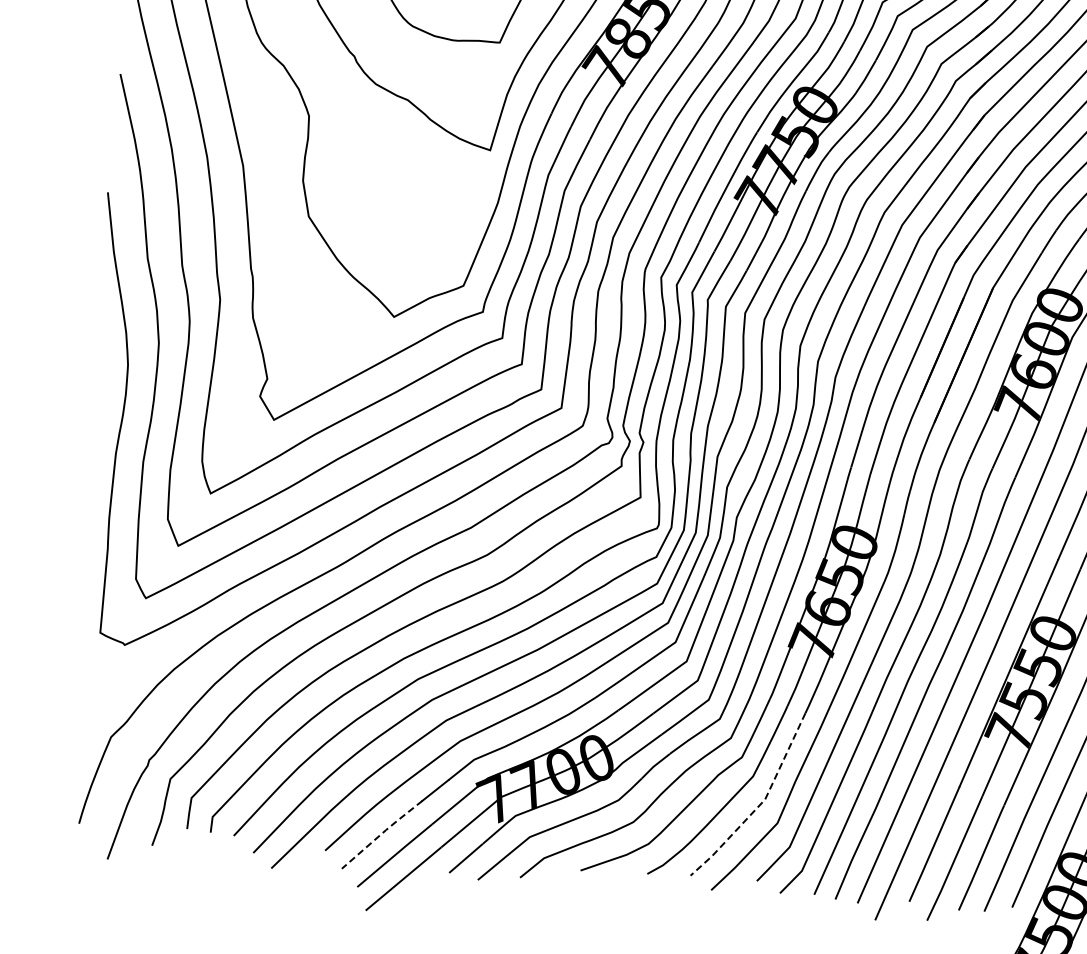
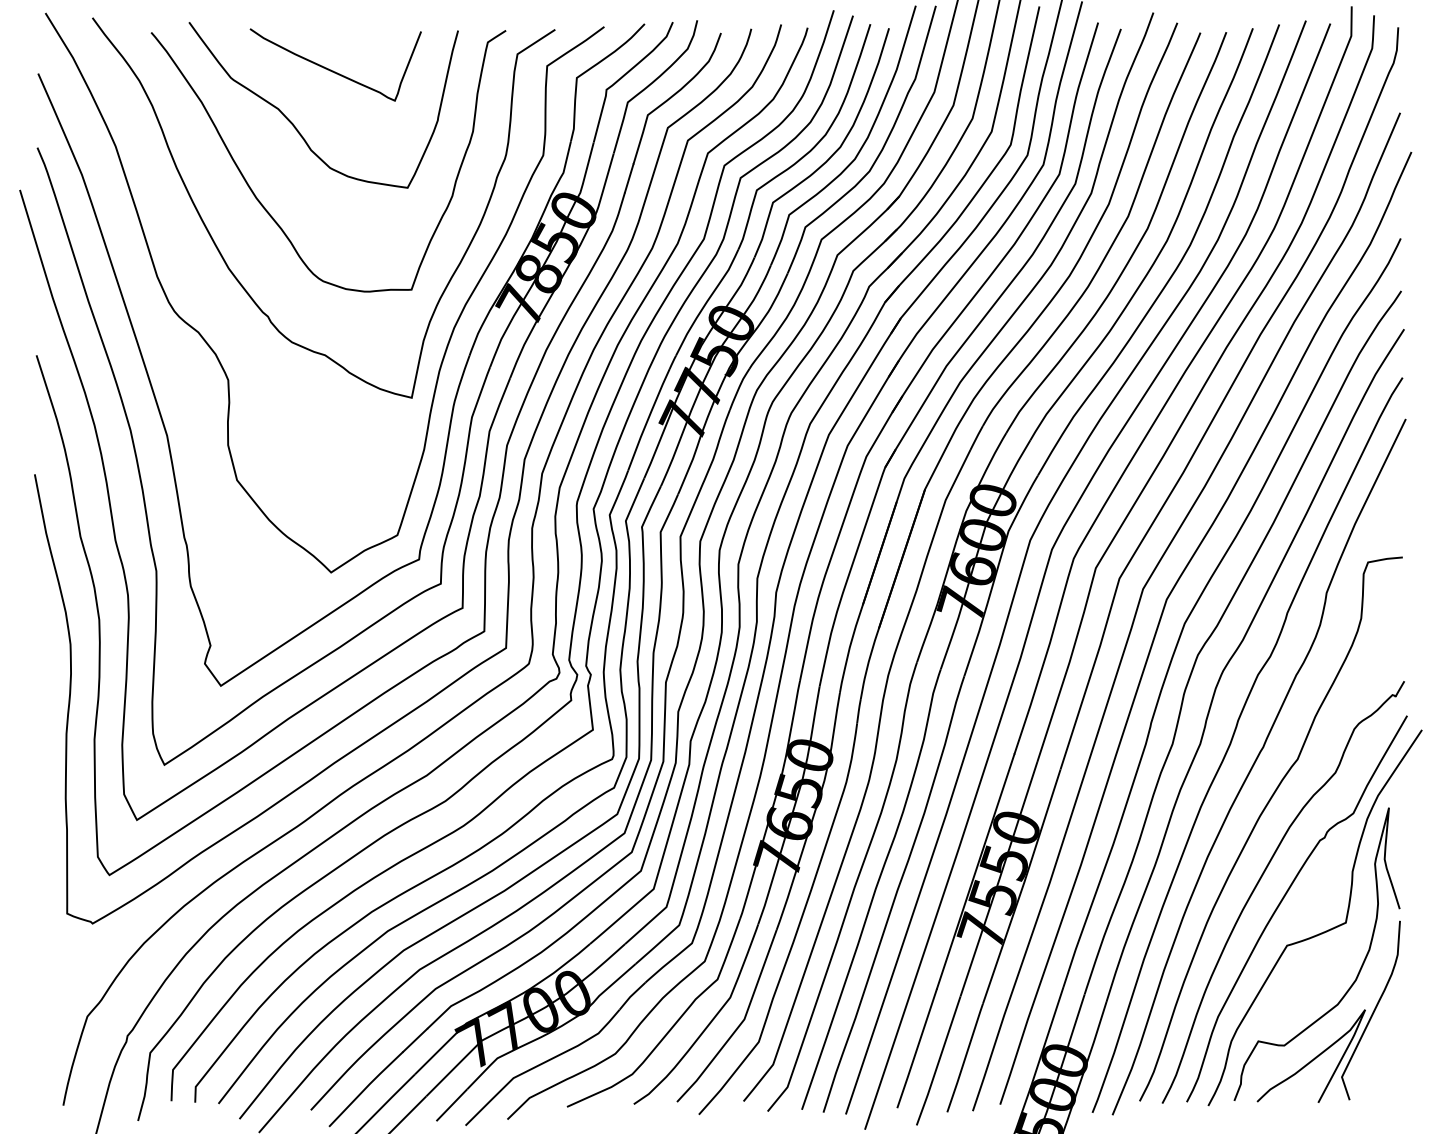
line: (760, 804) -> (740, 1024), dashed -> solid
line: (382, 833) -> (366, 1087), dashed -> solid

